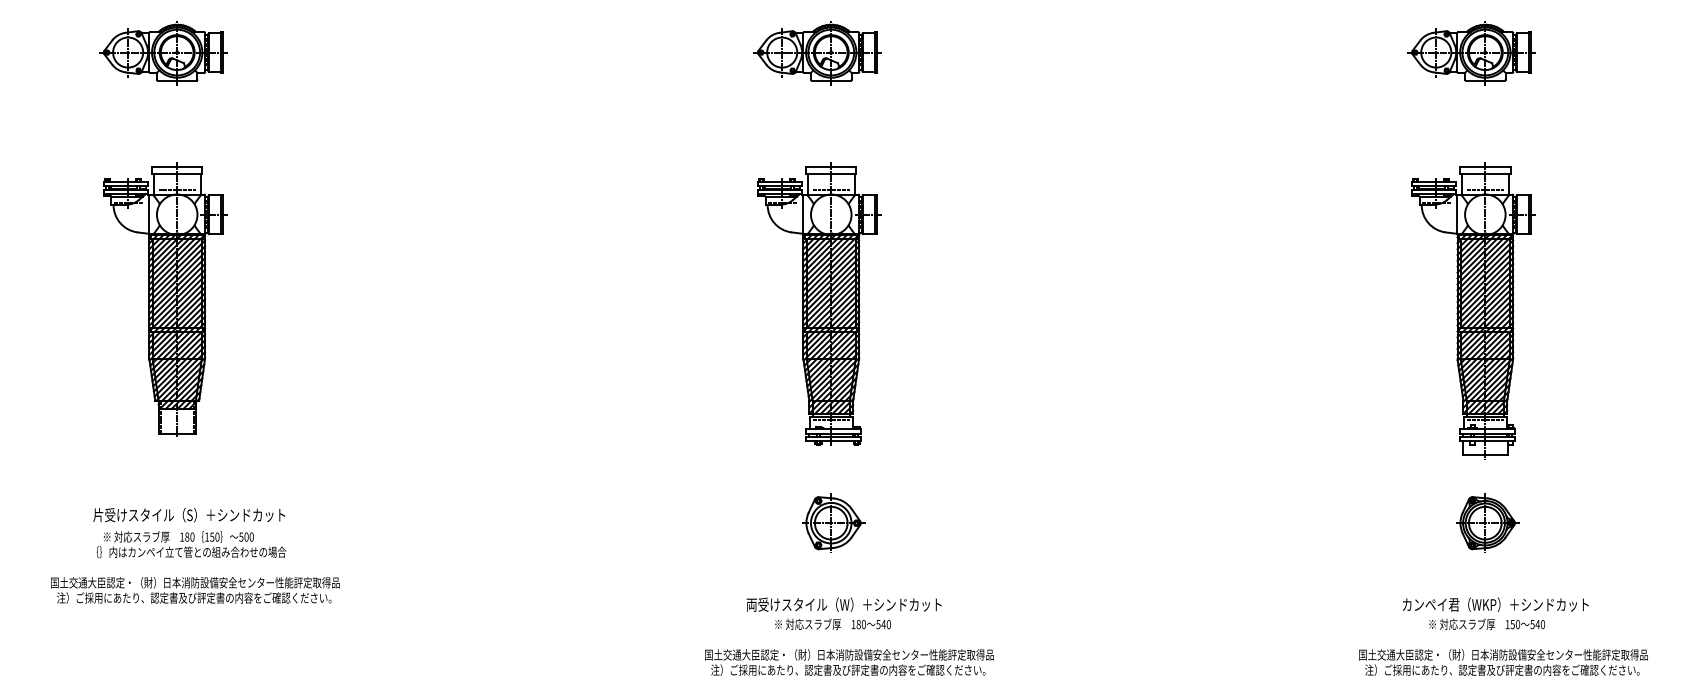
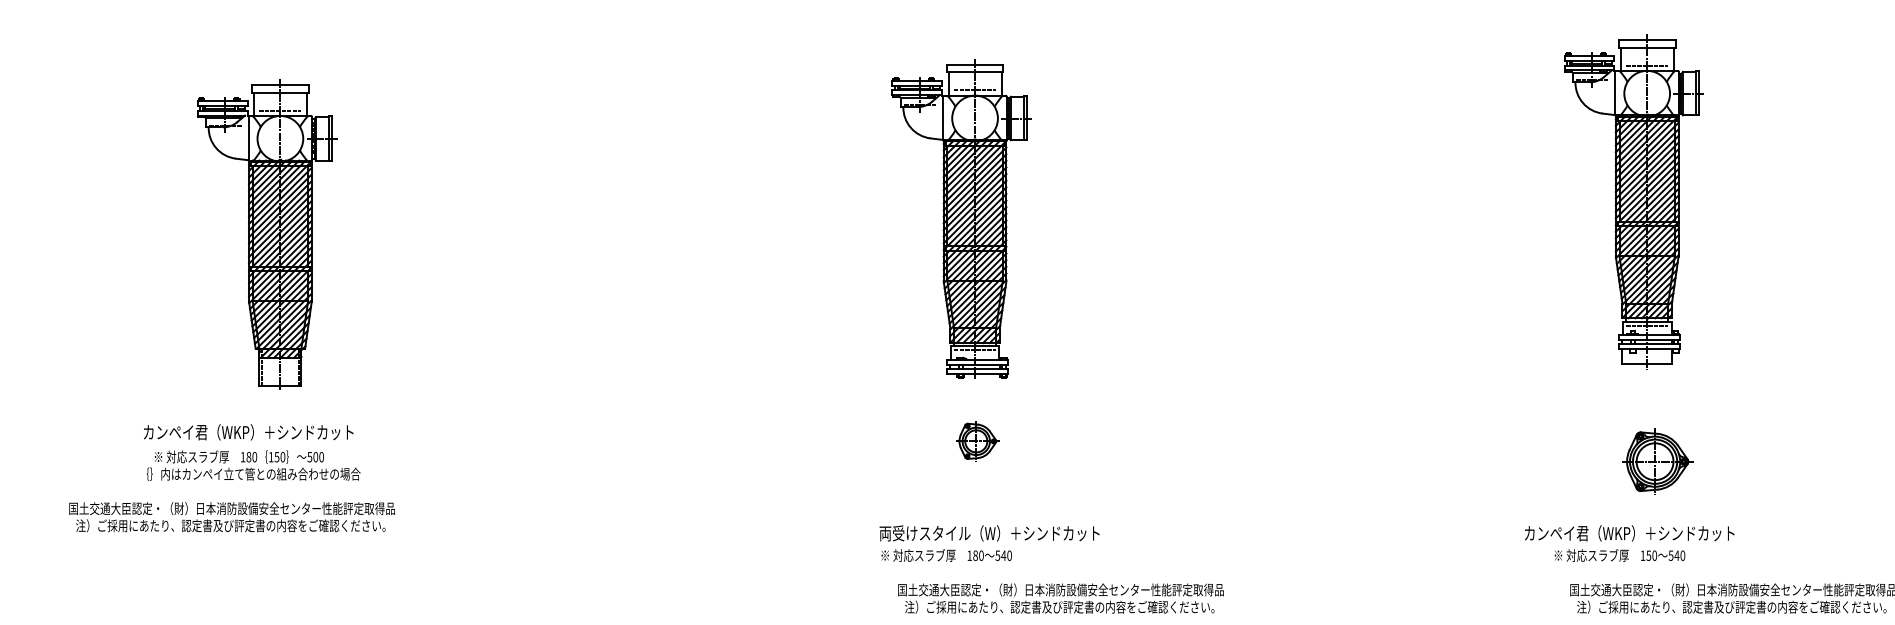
part: (165, 299) -> (267, 234), moved
part: (819, 303) -> (961, 218), moved
part: (1473, 310) -> (1633, 201), moved
text: (188, 514) -> (250, 431), 片受けスタイル（S）＋シンドカット -> カンペイ君（WKP）＋シンドカット
part: (833, 522) -> (977, 440), size x0.6
part: (1487, 522) -> (1657, 460), moved
text: (195, 590) -> (232, 517), moved
text: (1495, 613) -> (1629, 543), moved
text: (832, 624) -> (946, 555), moved
text: (849, 662) -> (1061, 598), moved

